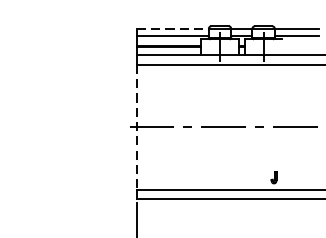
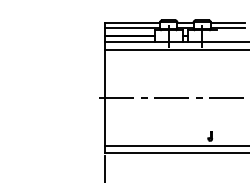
line: (172, 29) -> (132, 22), dashed -> solid
line: (136, 126) -> (104, 97), dashed -> solid

